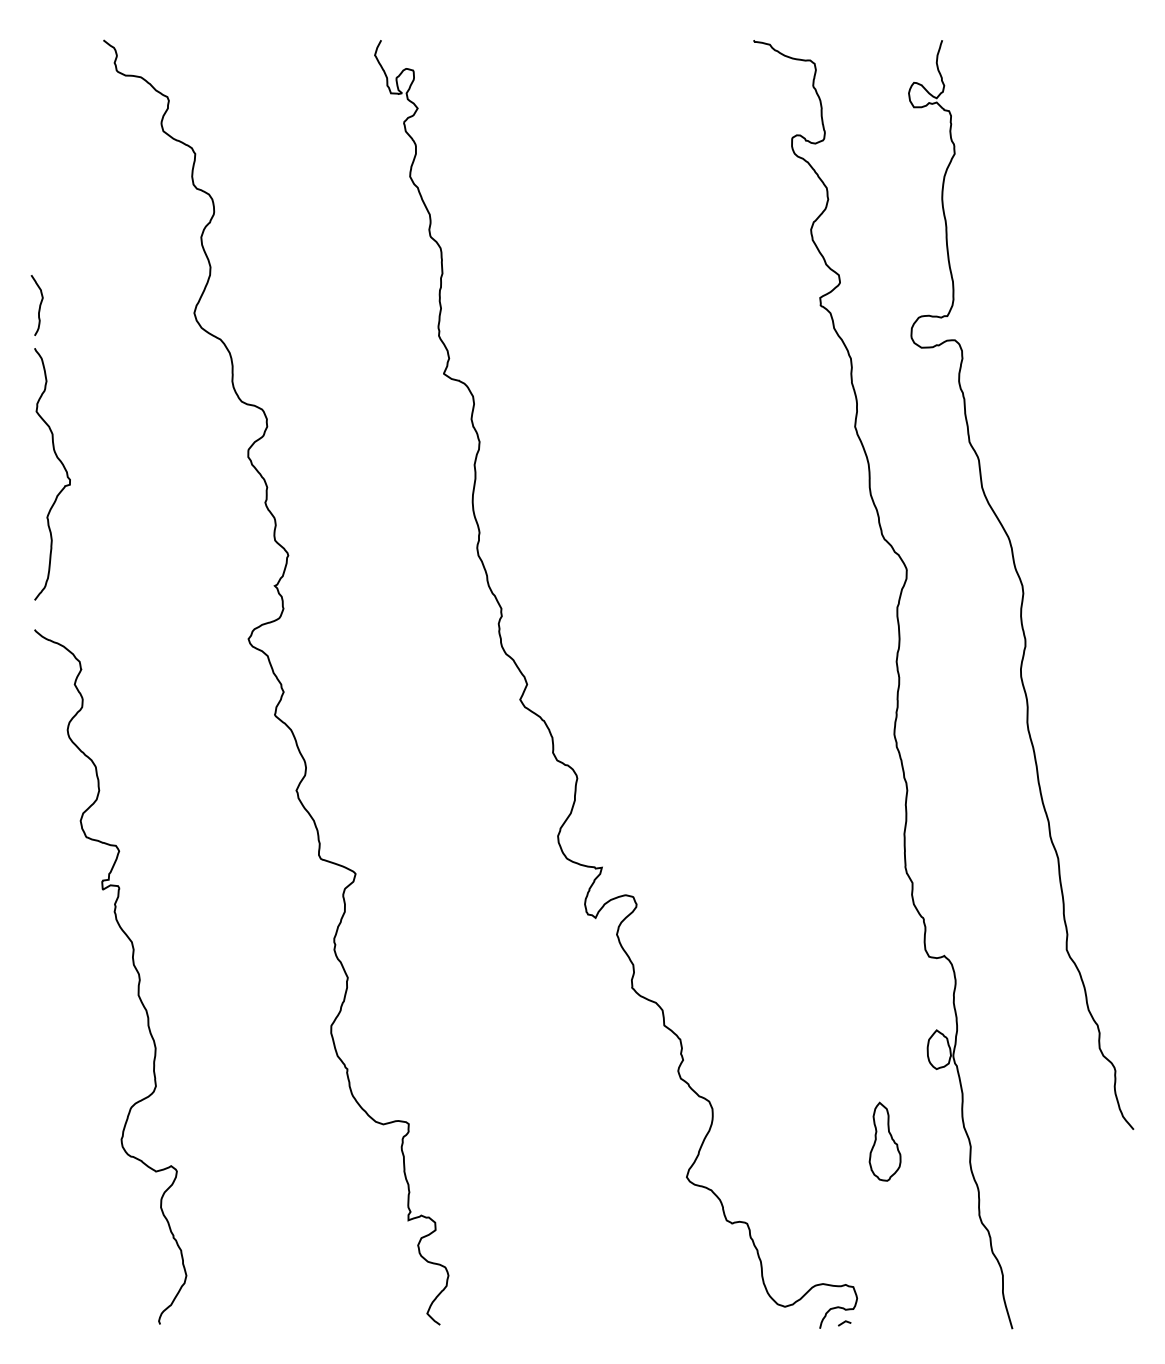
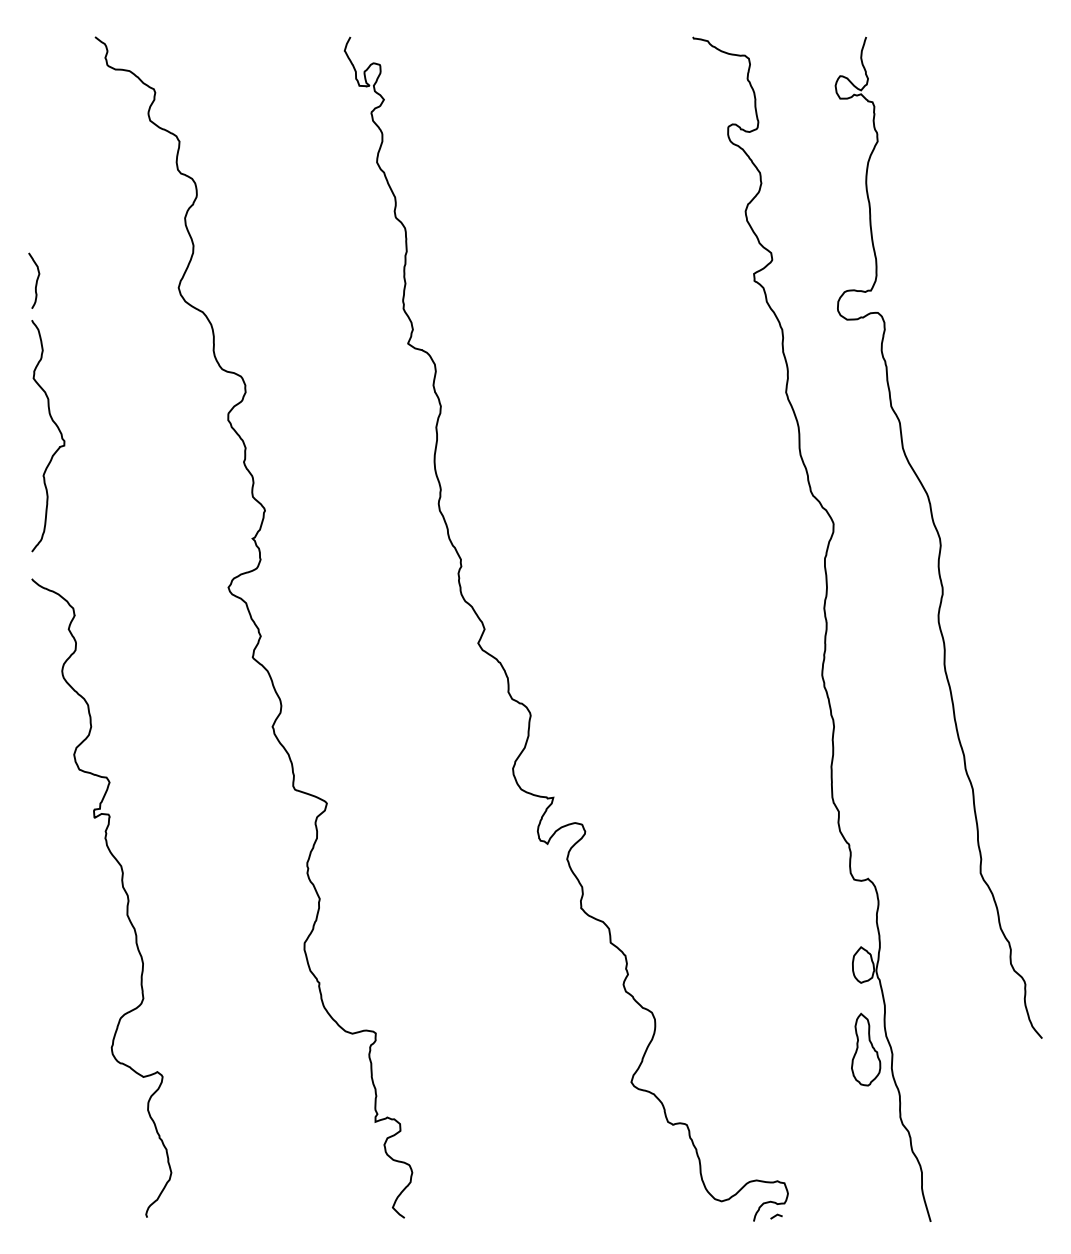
part: (884, 1141) -> (865, 1049), moved

